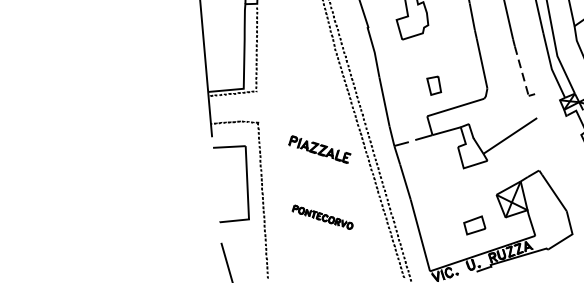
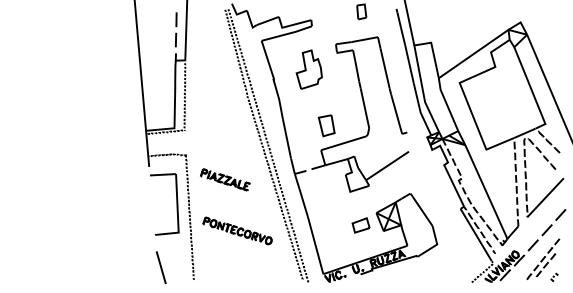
line: (521, 71) -> (396, 114), dashed -> solid
part: (433, 85) -> (326, 125), size x1.43
part: (320, 149) -> (225, 179), moved
part: (322, 216) -> (237, 230), size x1.43
part: (474, 225) -> (360, 225), moved

